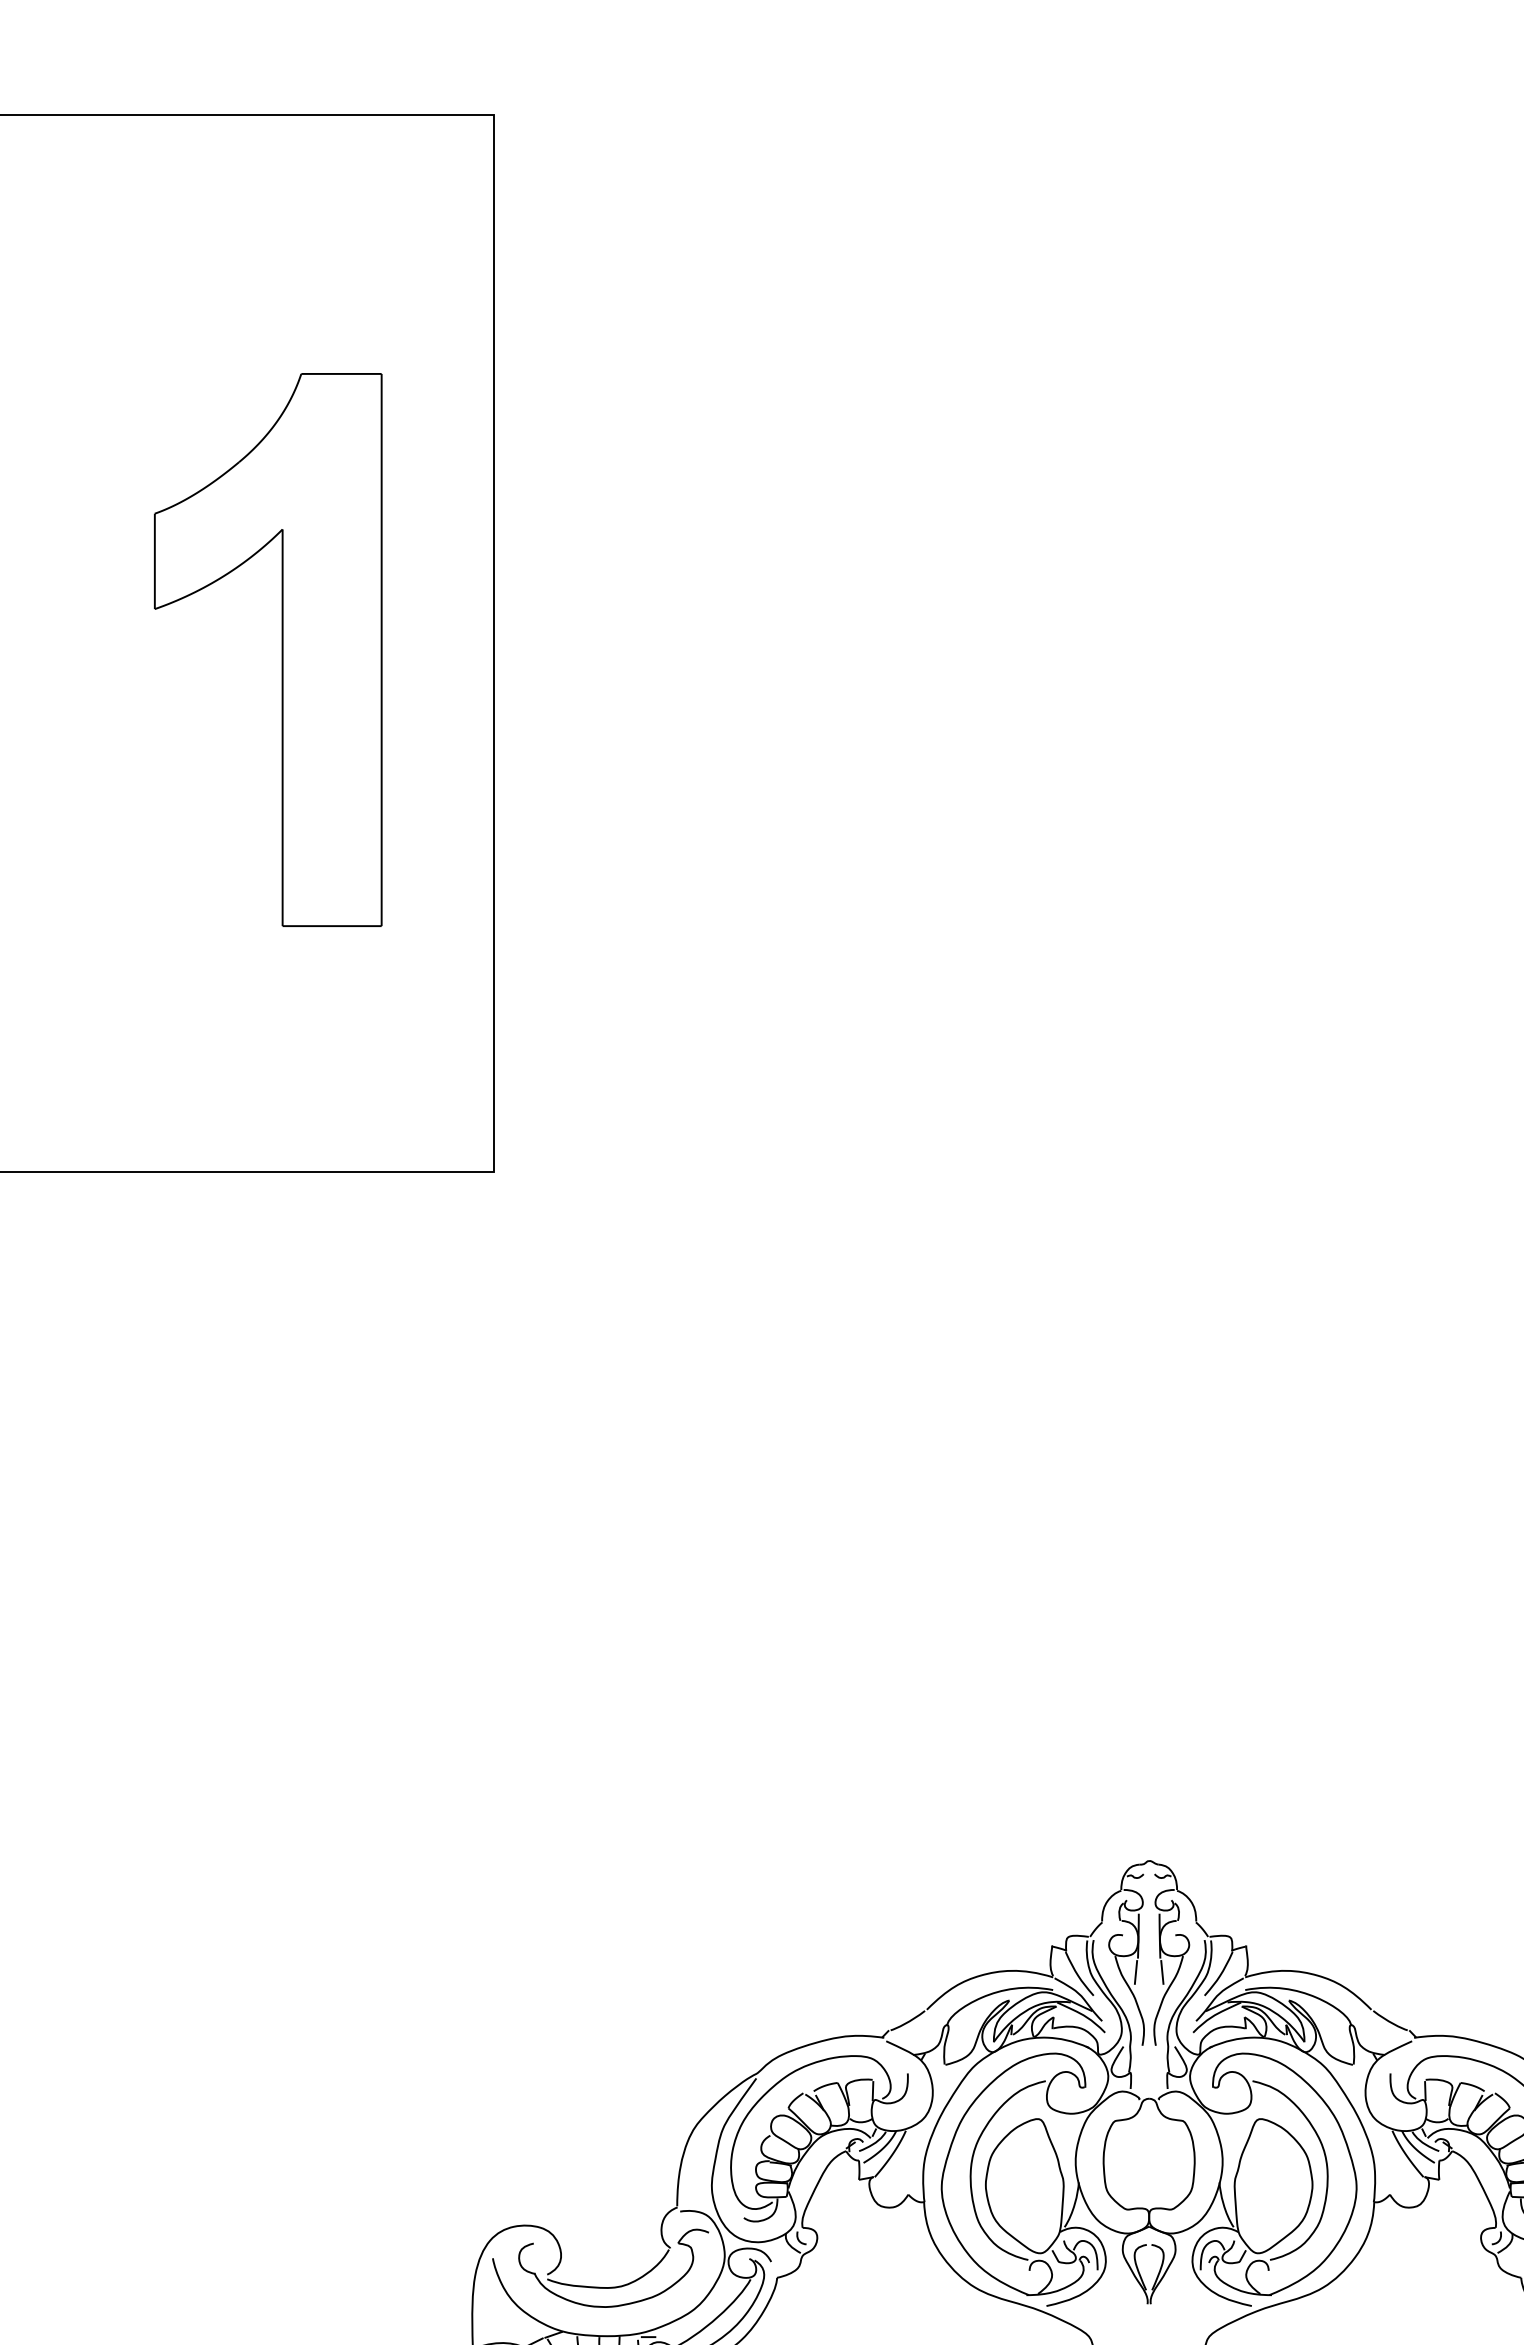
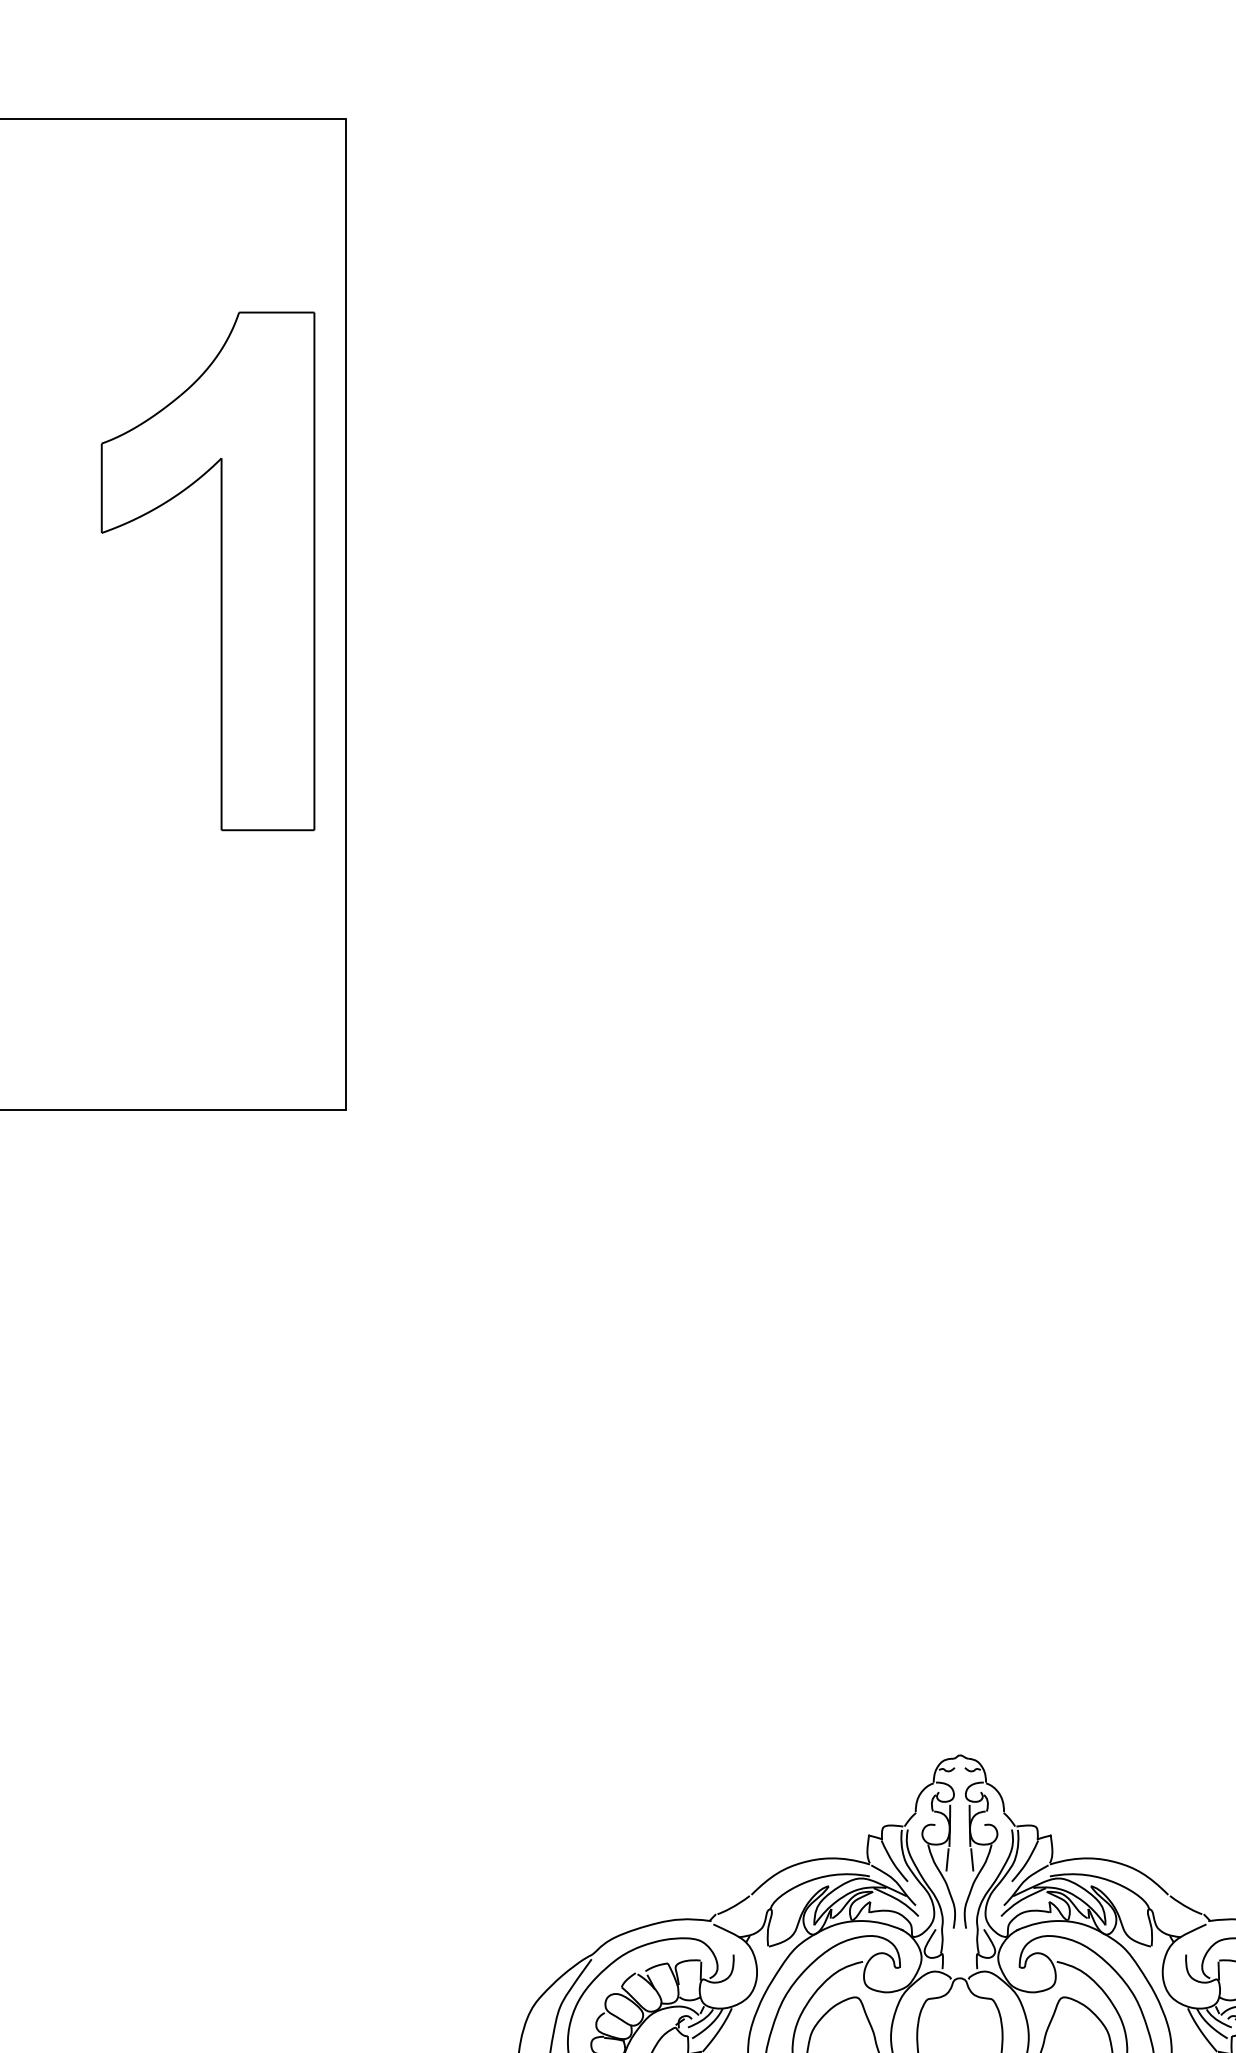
part: (281, 649) -> (220, 570), moved

